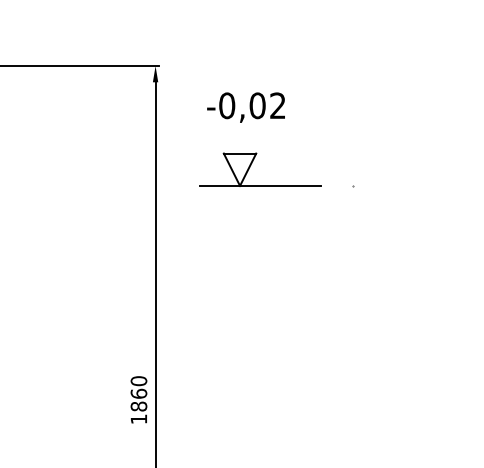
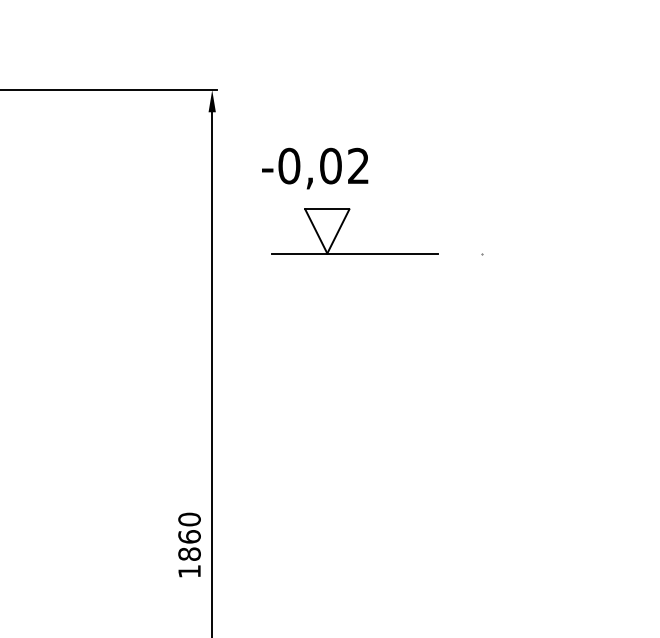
text: (245, 107) -> (314, 168), moved

